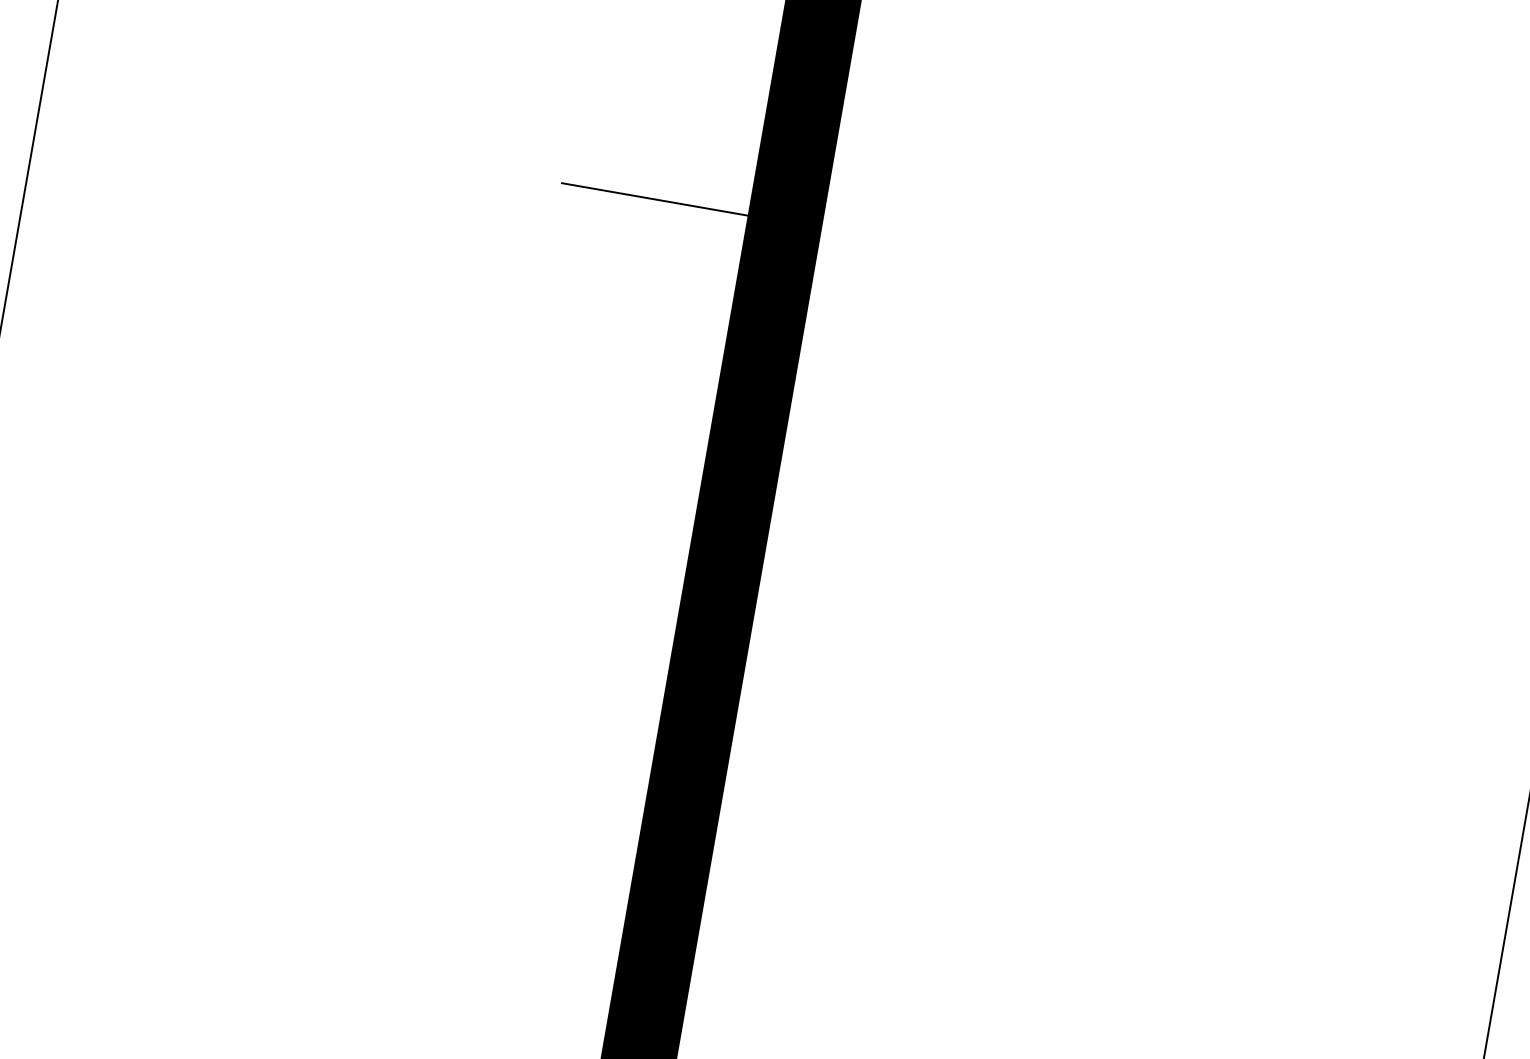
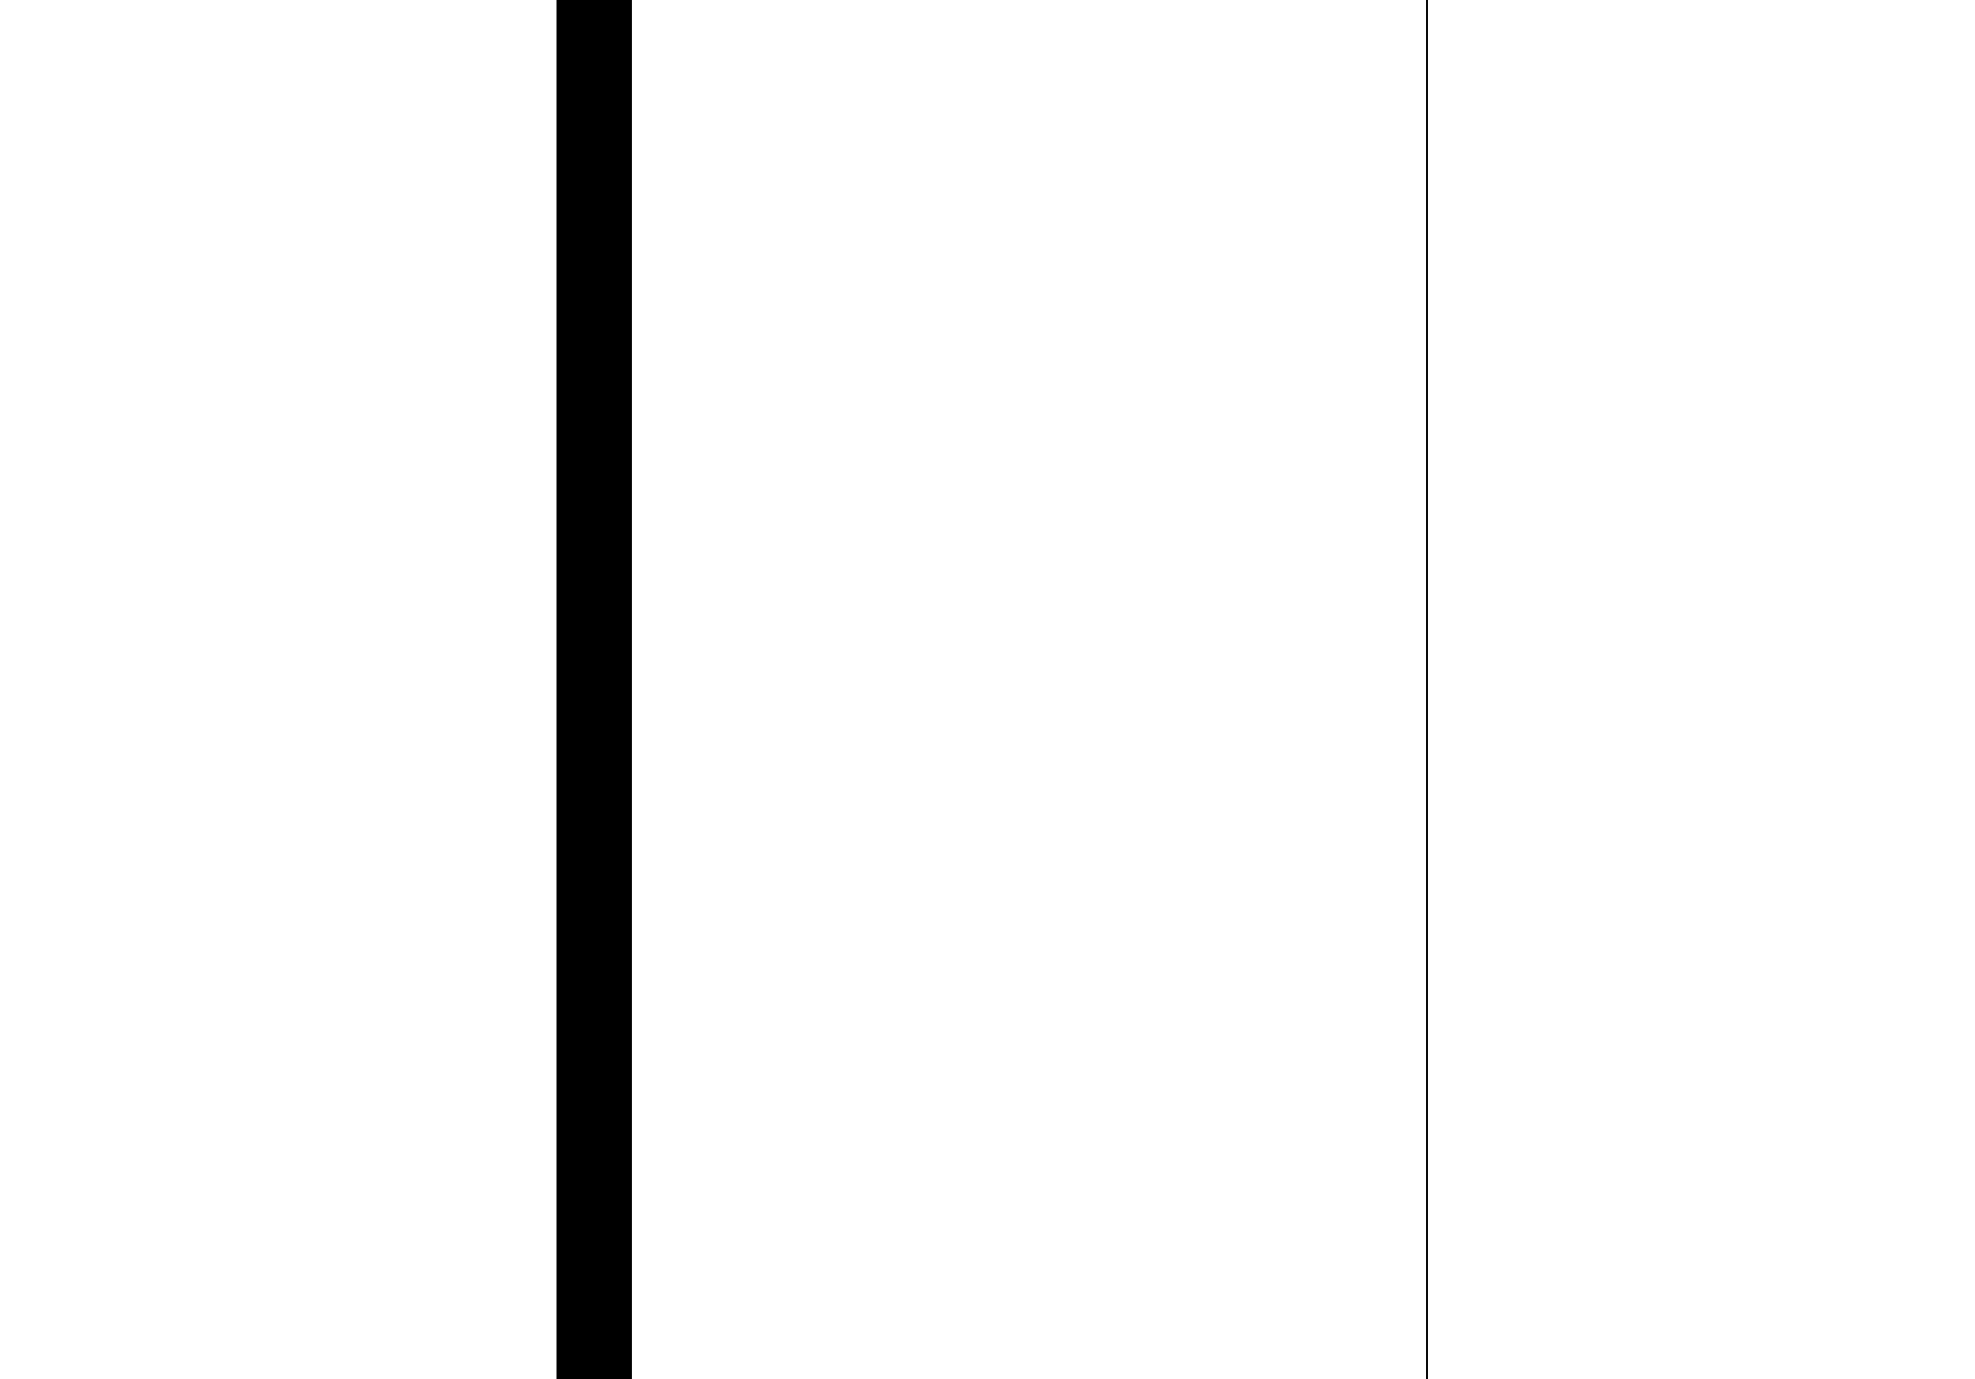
line: (672, 202) -> (480, 209), removed

